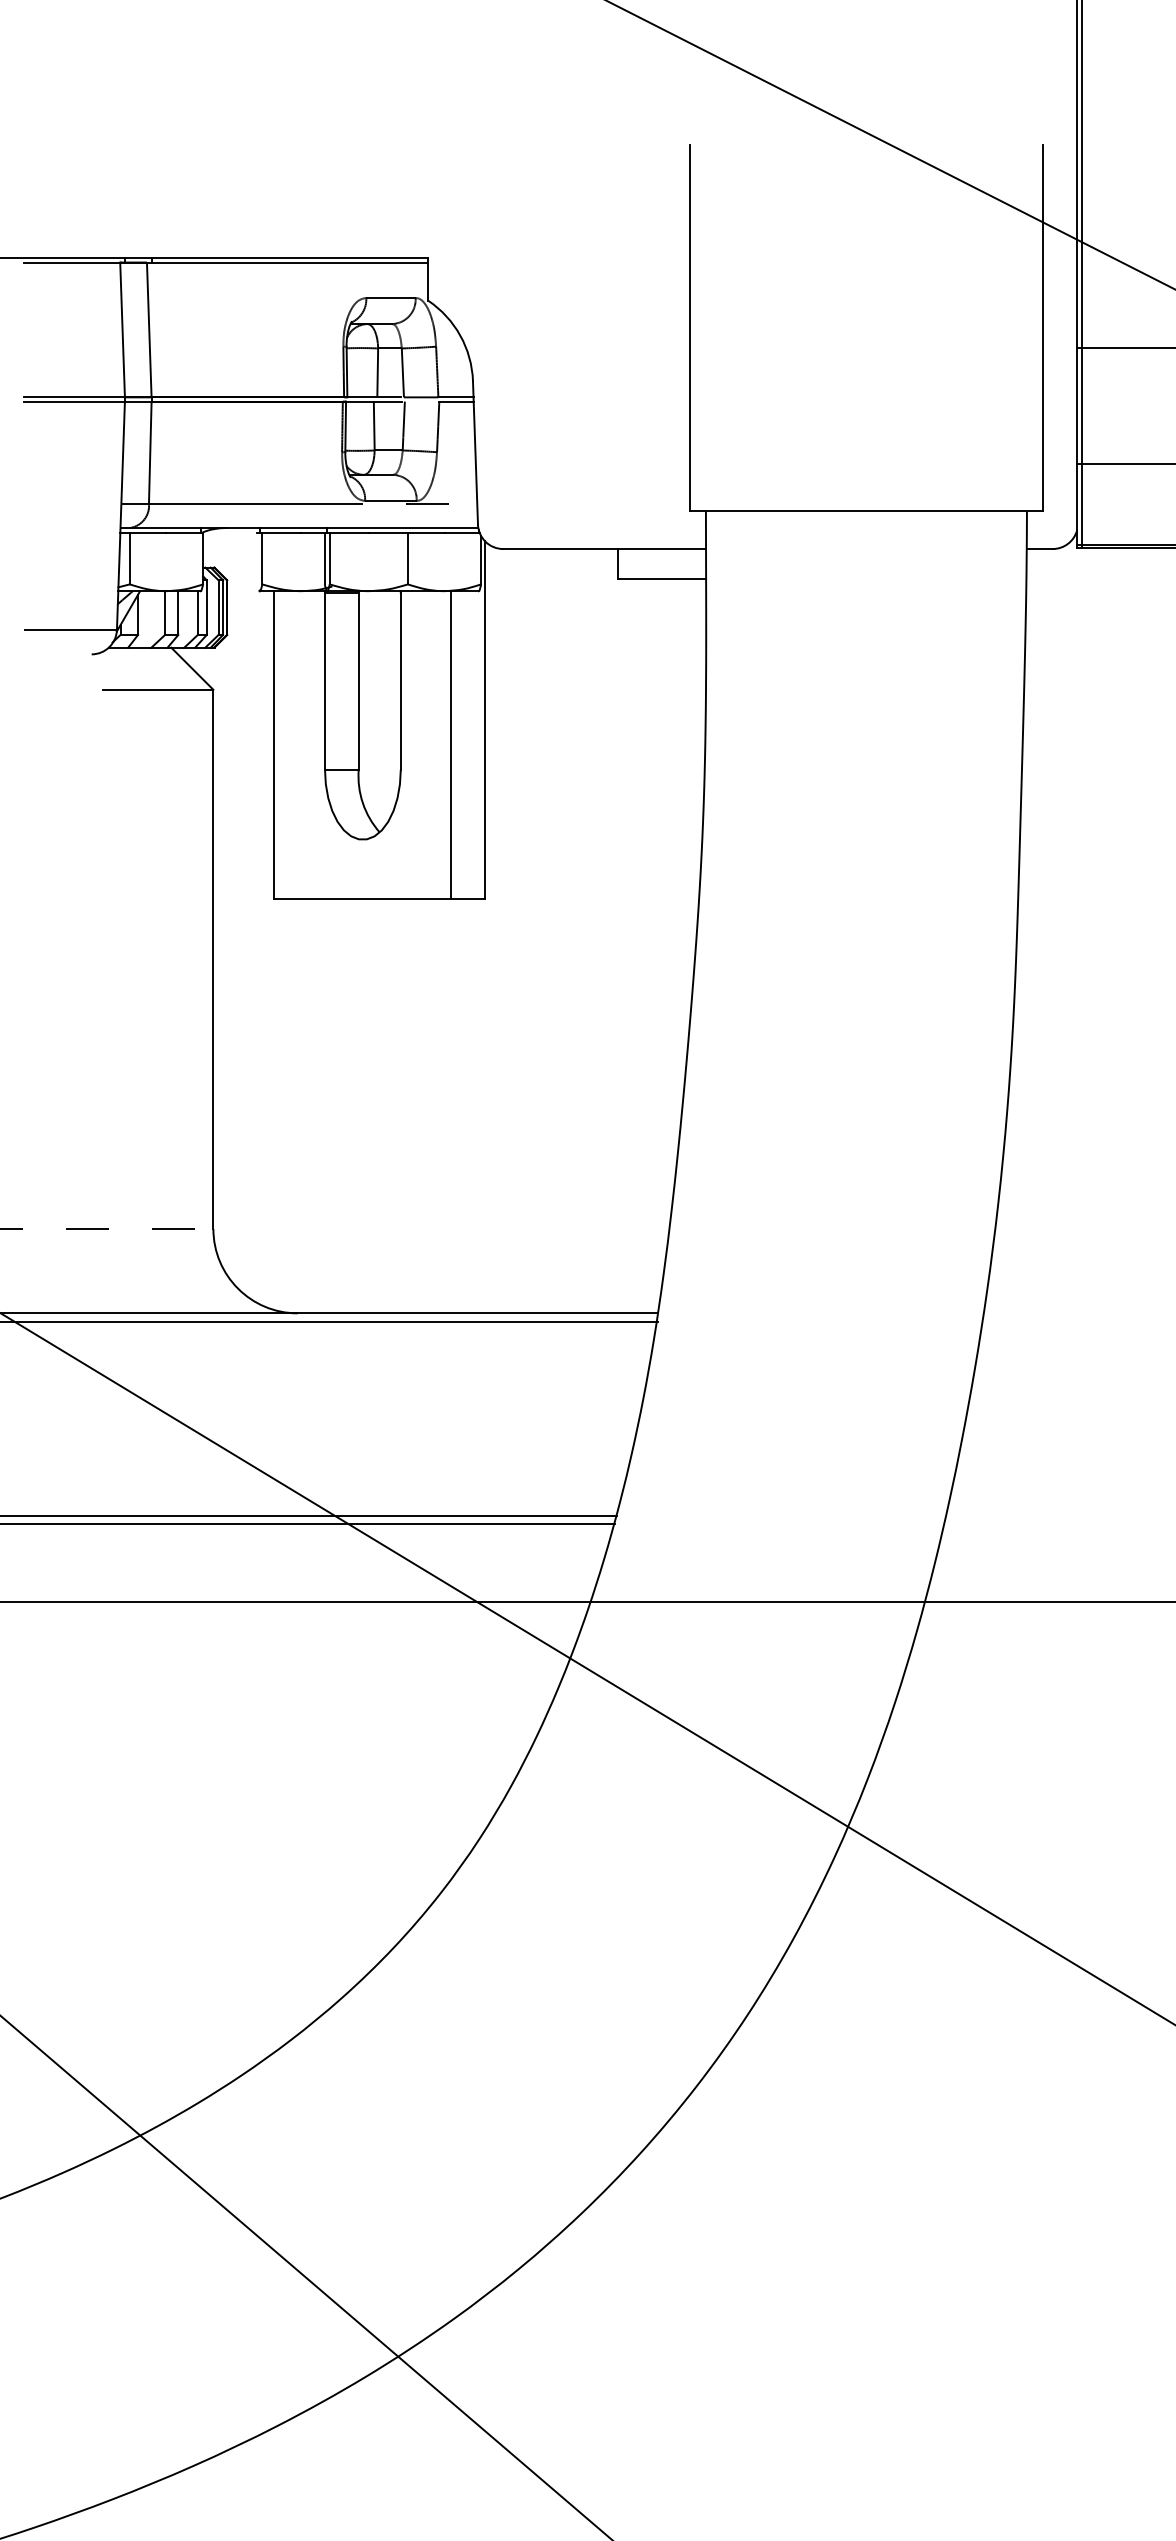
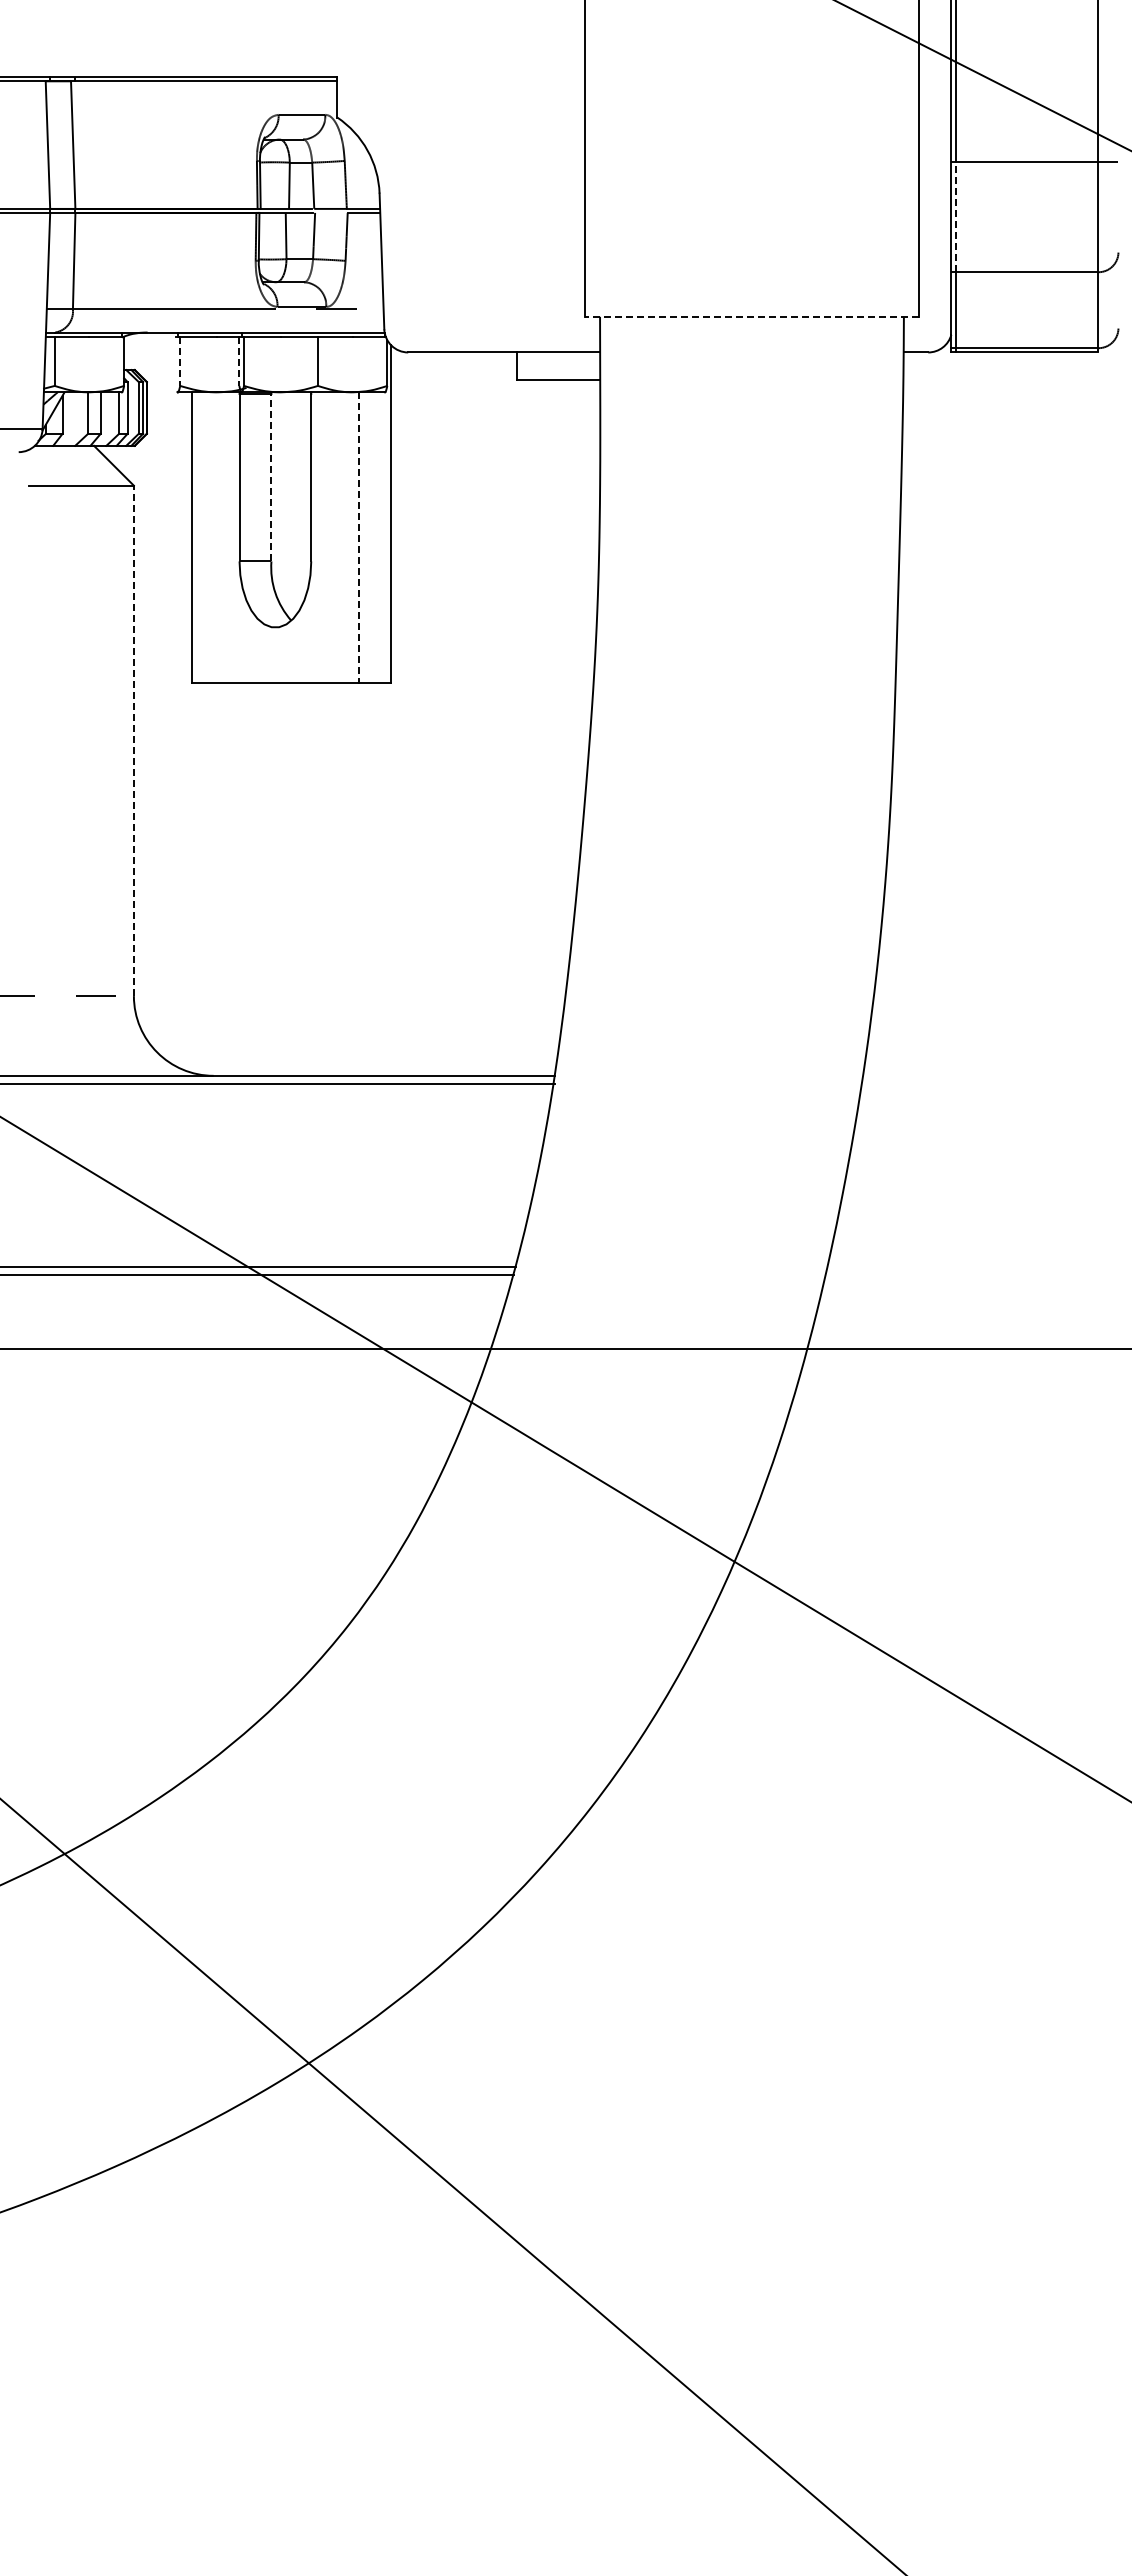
line: (1082, 405) -> (956, 216), solid -> dashed
line: (865, 511) -> (751, 316), solid -> dashed
line: (262, 559) -> (180, 362), solid -> dashed
line: (324, 559) -> (239, 362), solid -> dashed
line: (358, 681) -> (271, 477), solid -> dashed
line: (451, 744) -> (359, 537), solid -> dashed
line: (212, 959) -> (133, 740), solid -> dashed

